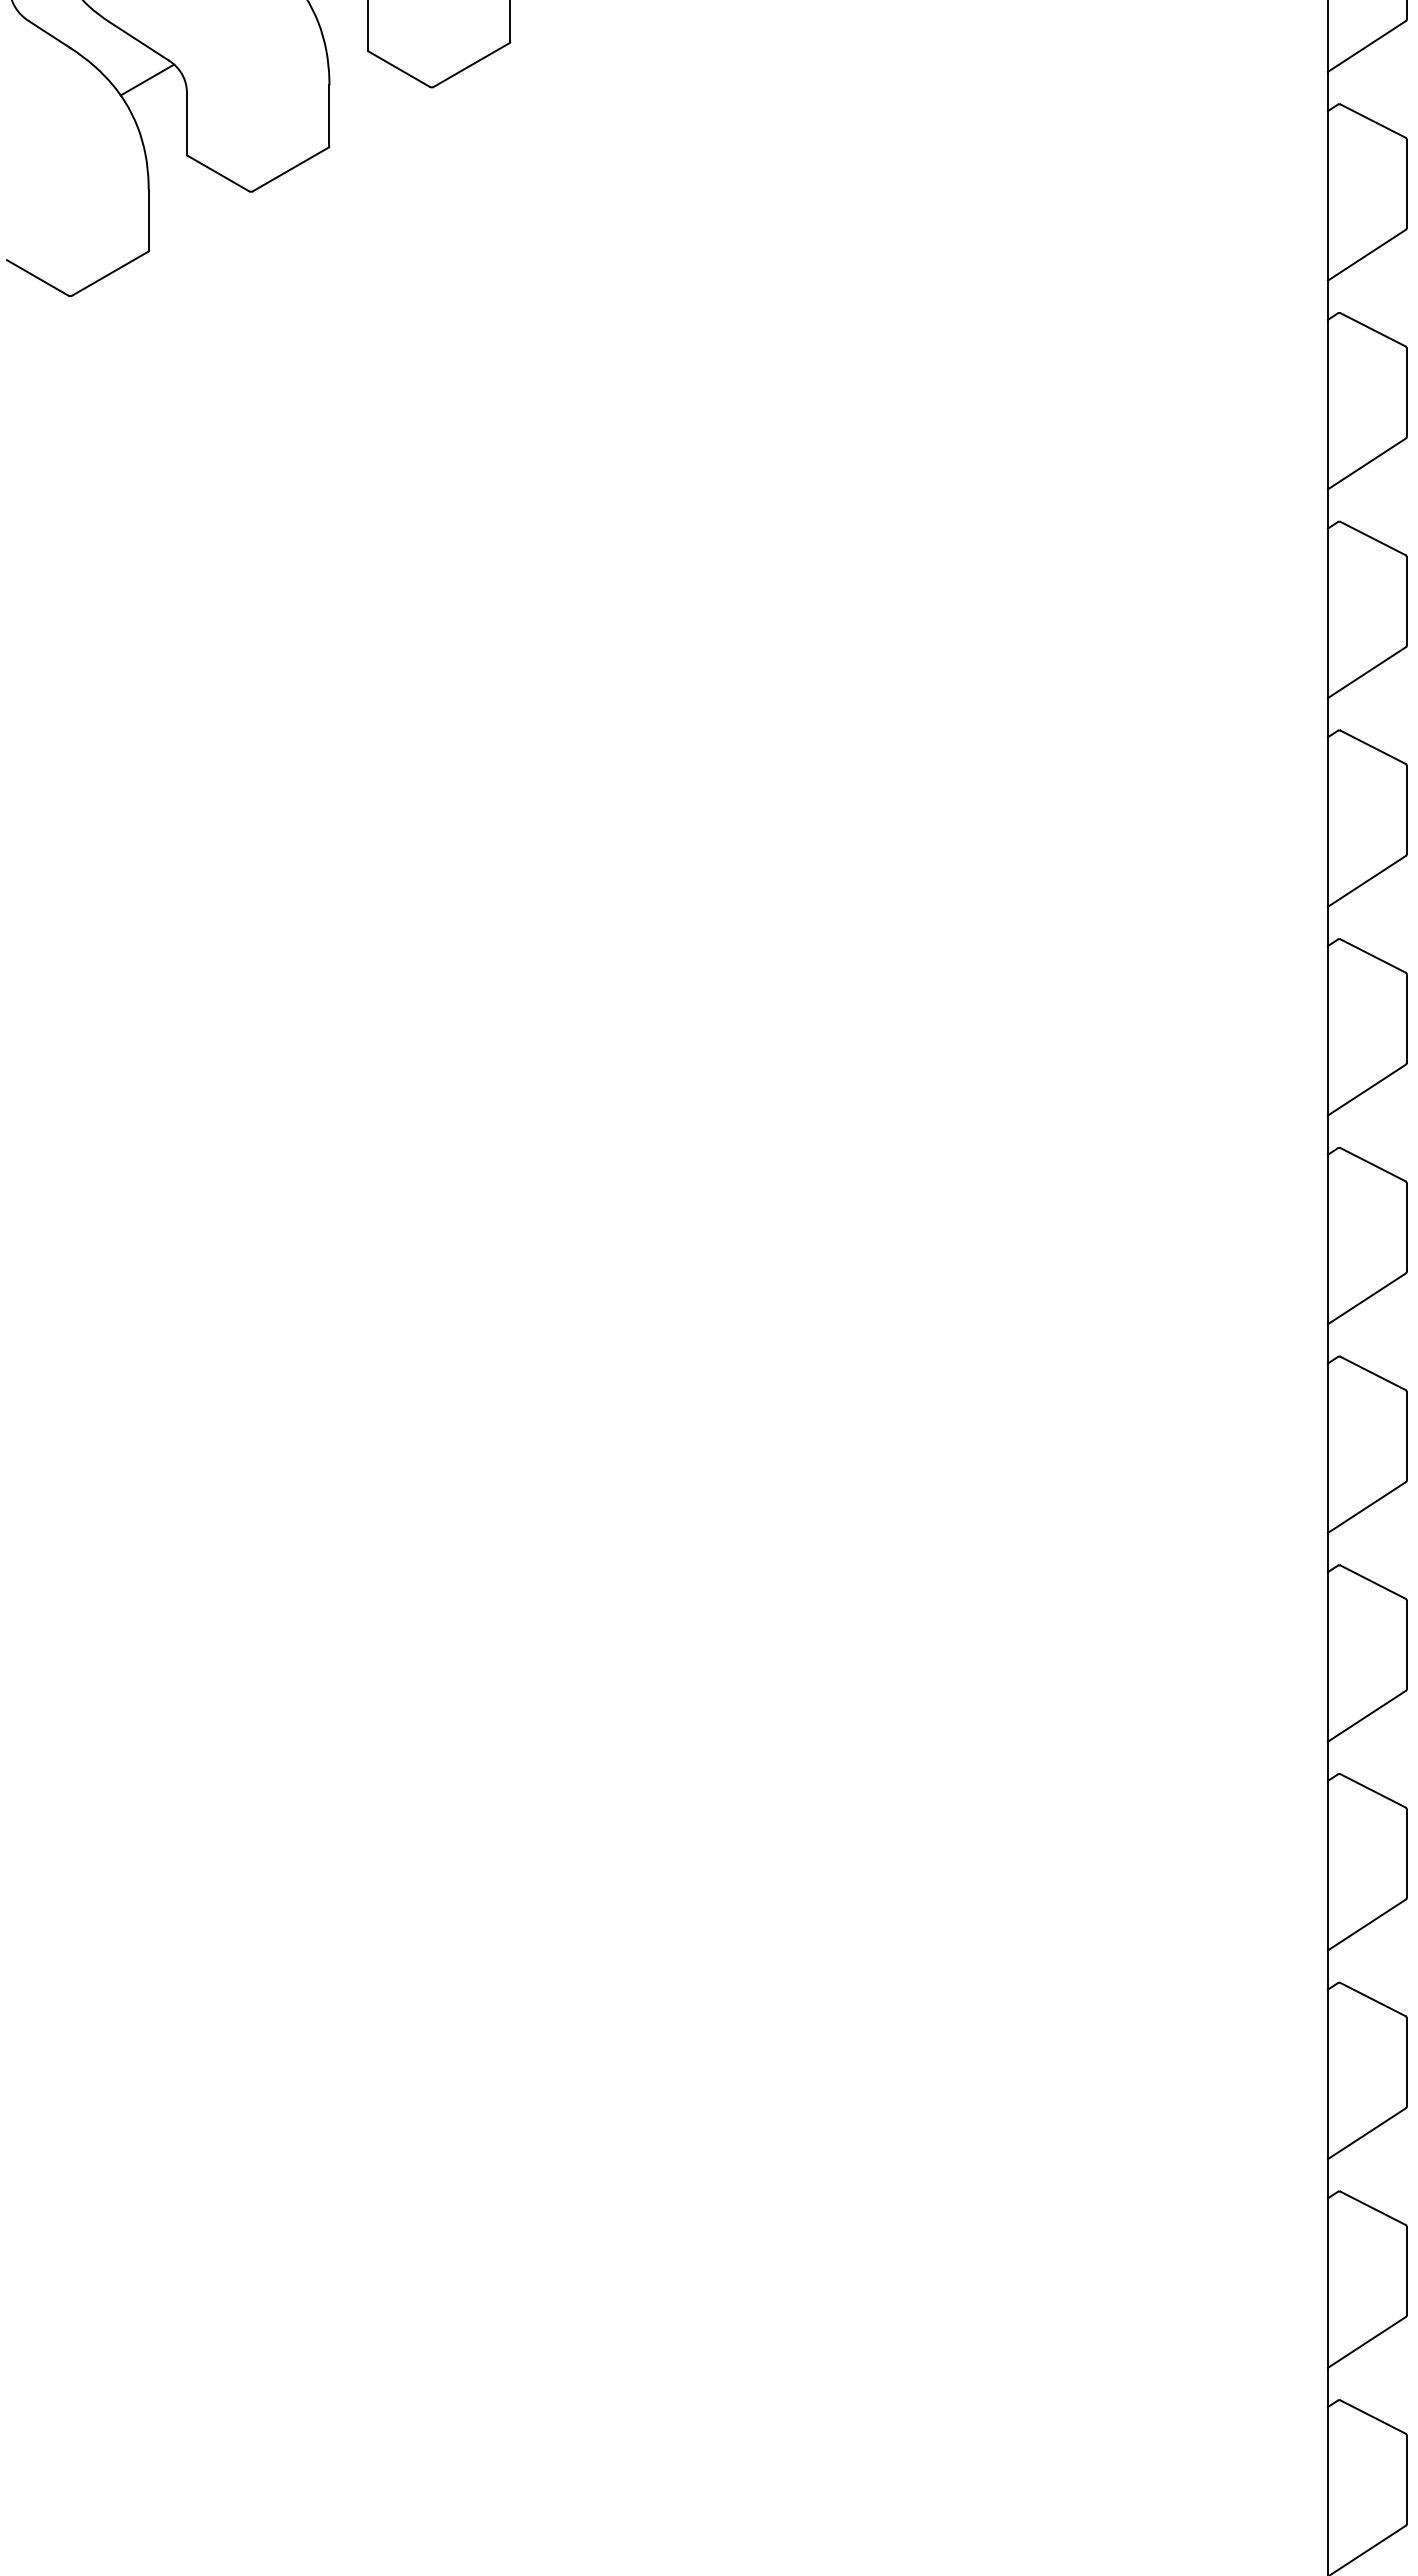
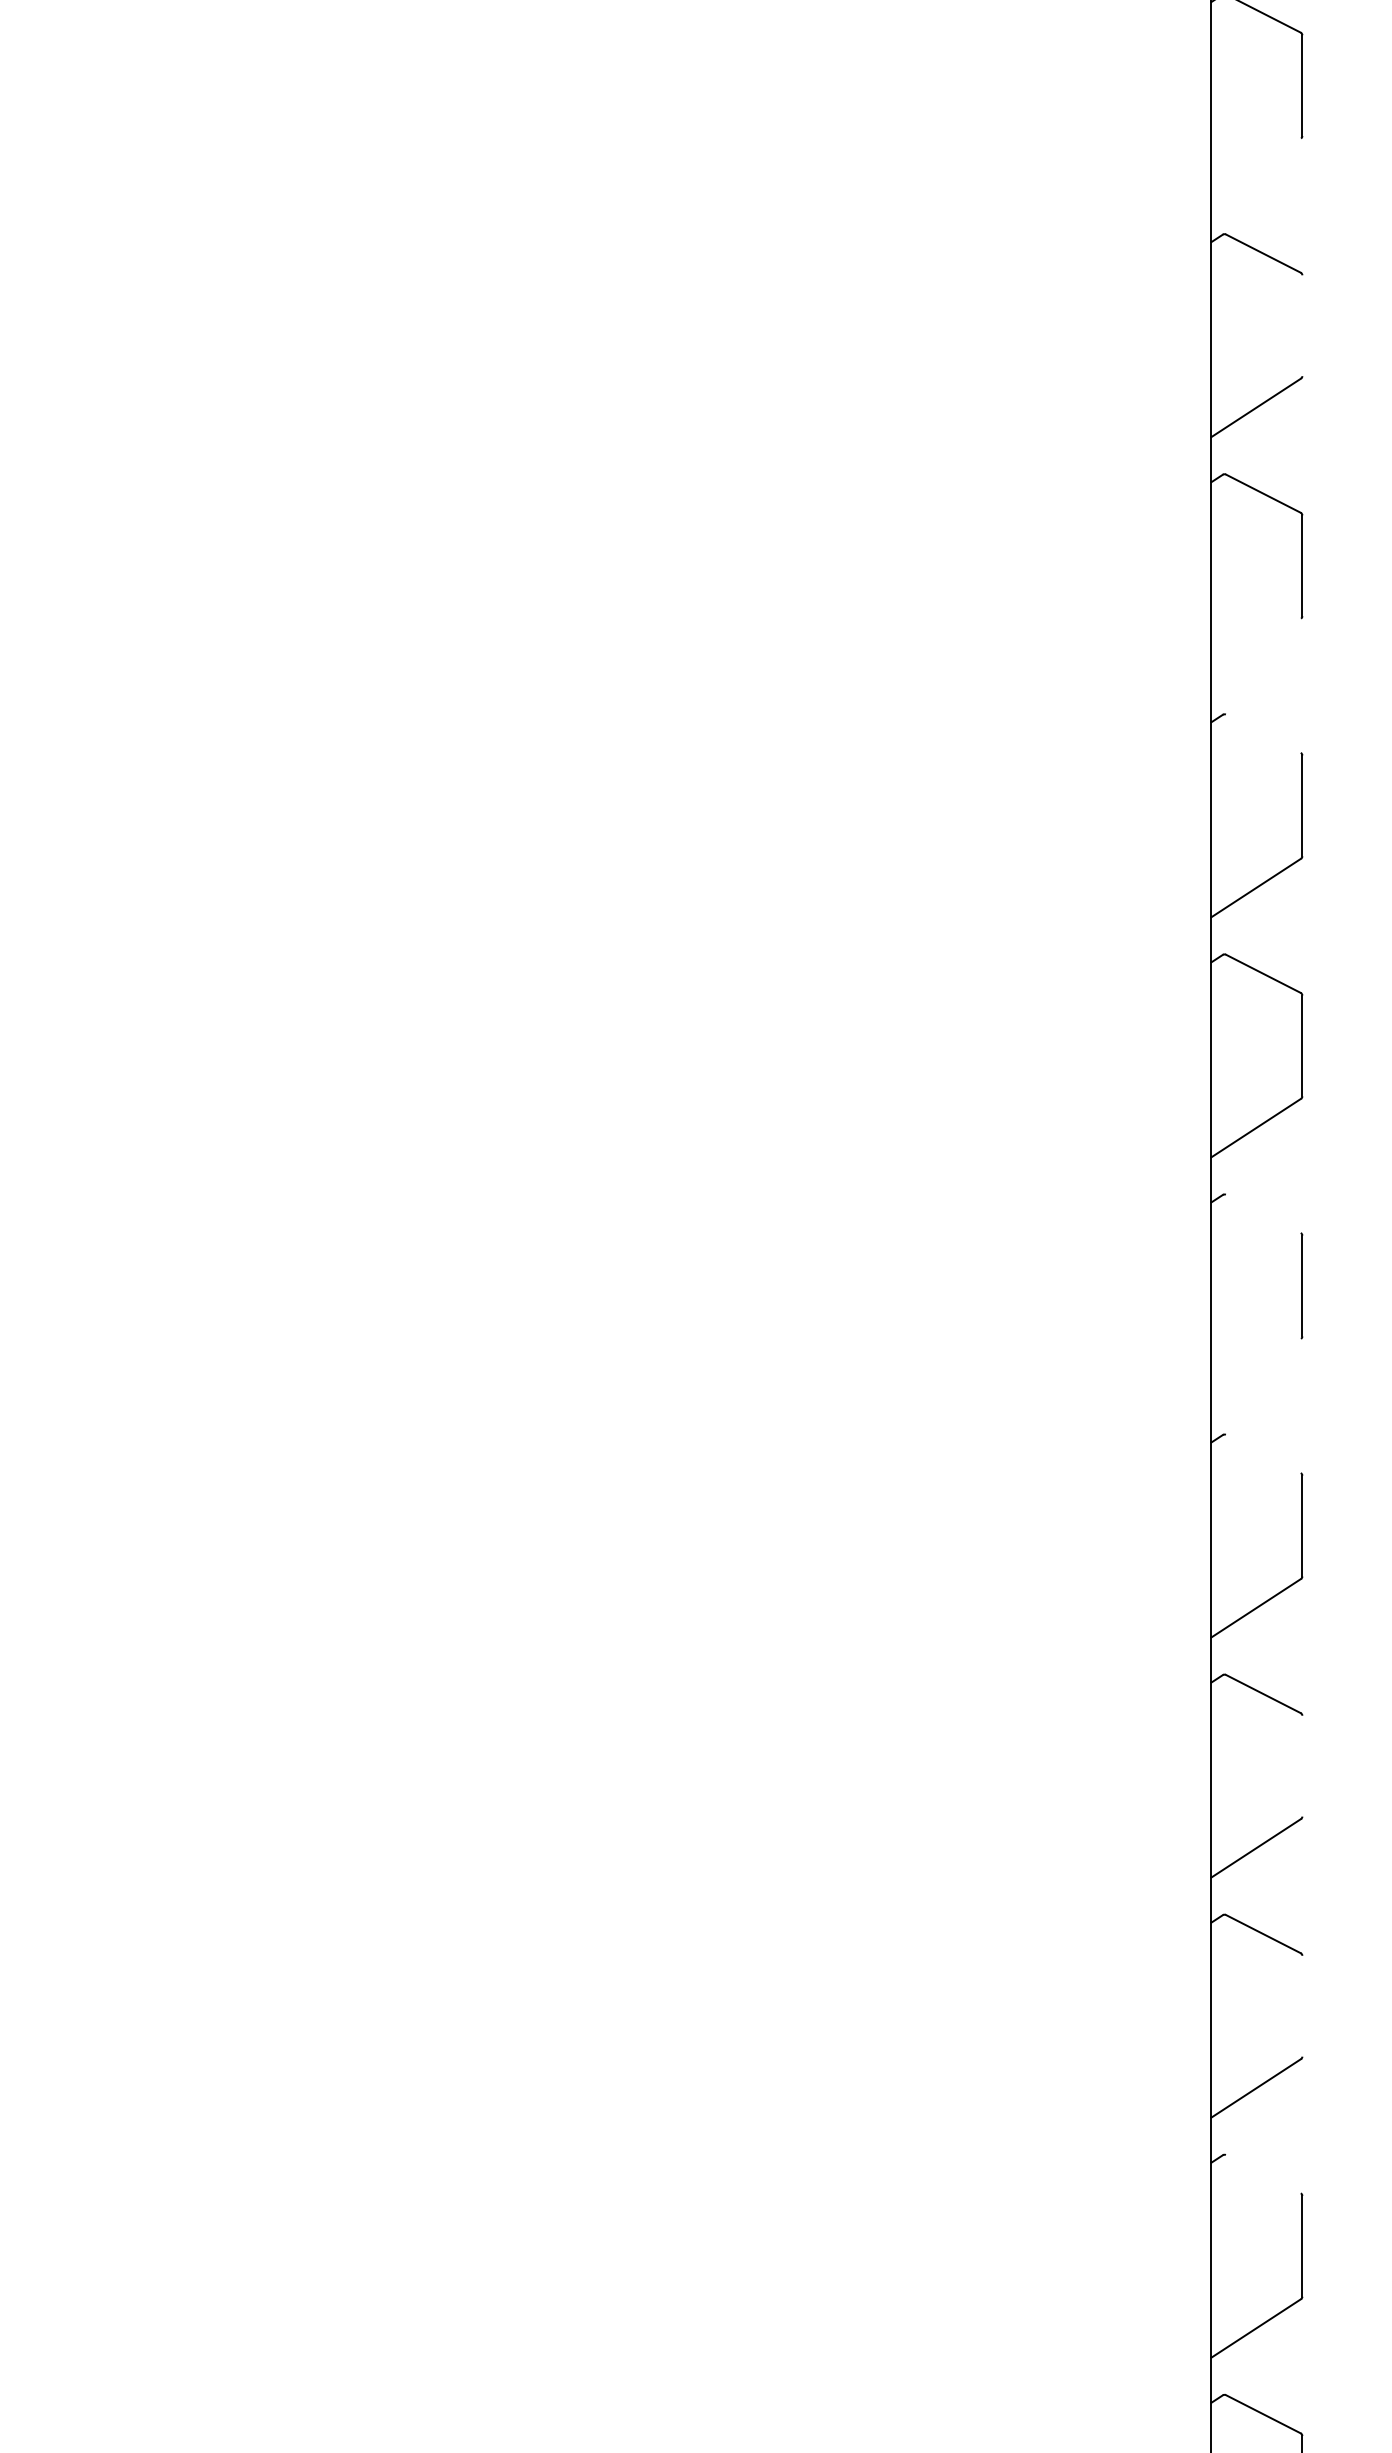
line: (1366, 672) -> (1255, 167), removed
line: (1407, 809) -> (1302, 325), removed
line: (1366, 1089) -> (1255, 647), removed
line: (1372, 1164) -> (1262, 733), removed
line: (1372, 1581) -> (1262, 1213), removed
line: (1366, 1715) -> (1255, 1367), removed
line: (1372, 1790) -> (1262, 1453), removed
line: (1407, 2062) -> (1302, 1766), removed
line: (1407, 2270) -> (1302, 2005), removed
line: (1372, 2416) -> (1262, 2173), removed

